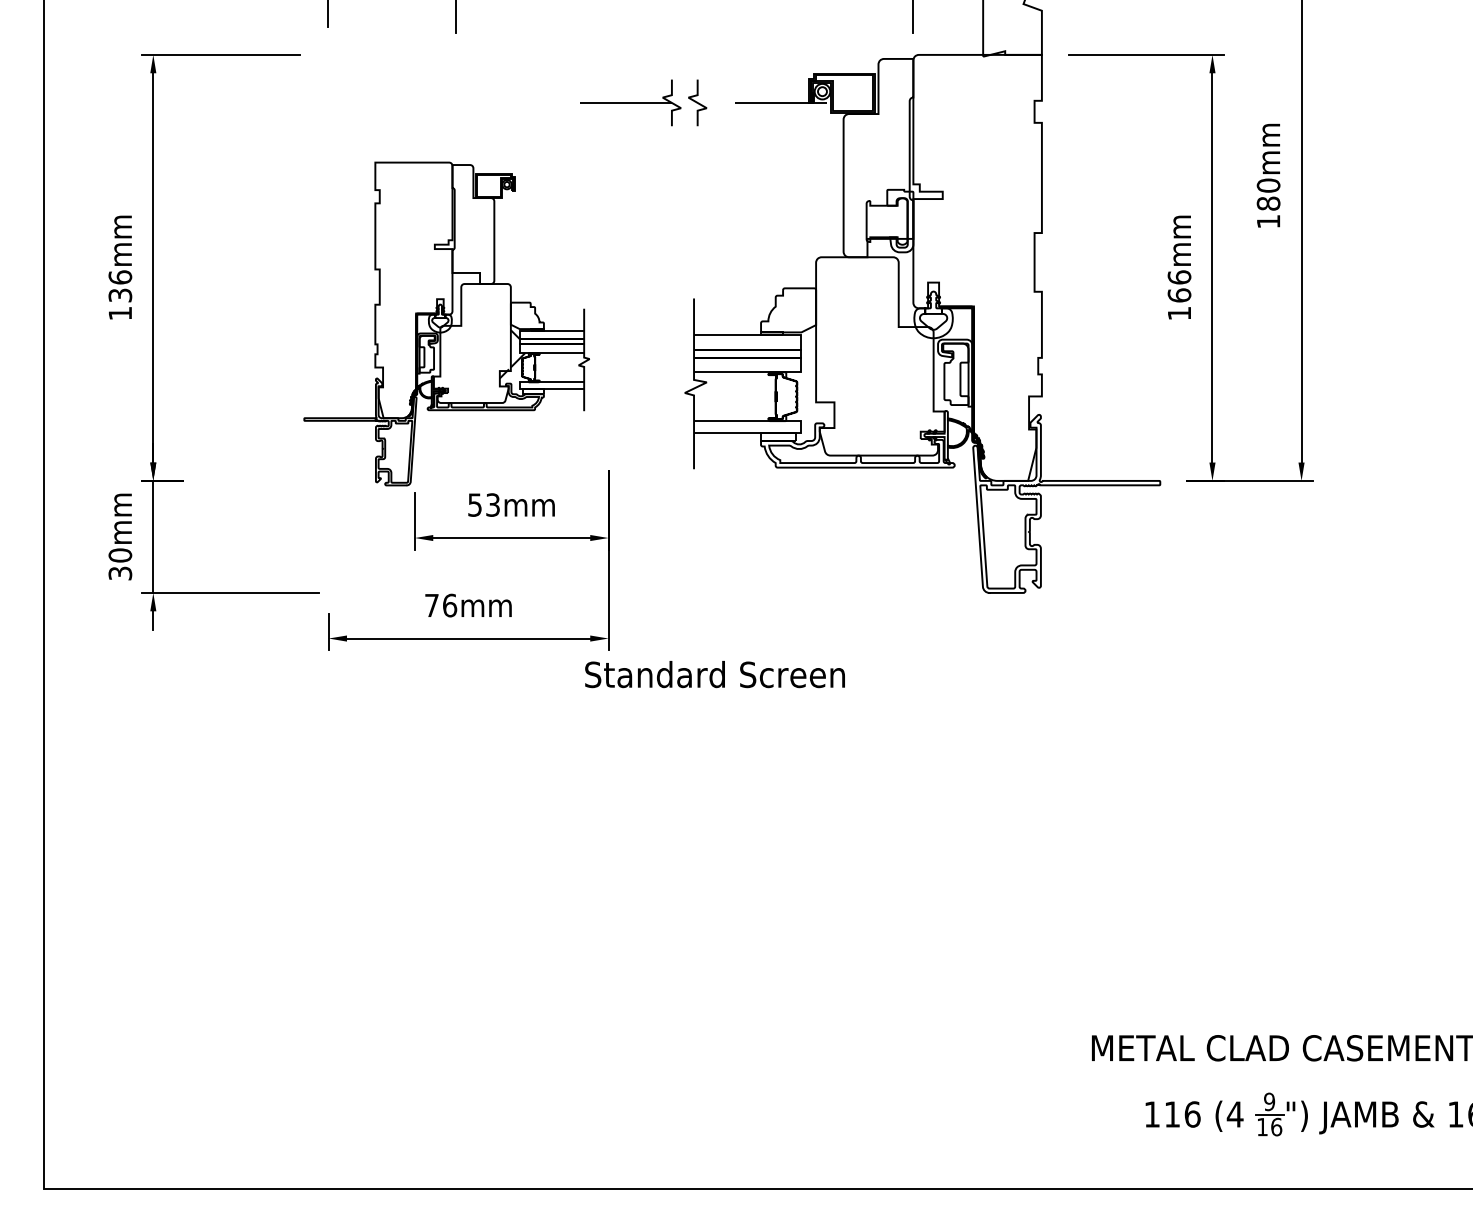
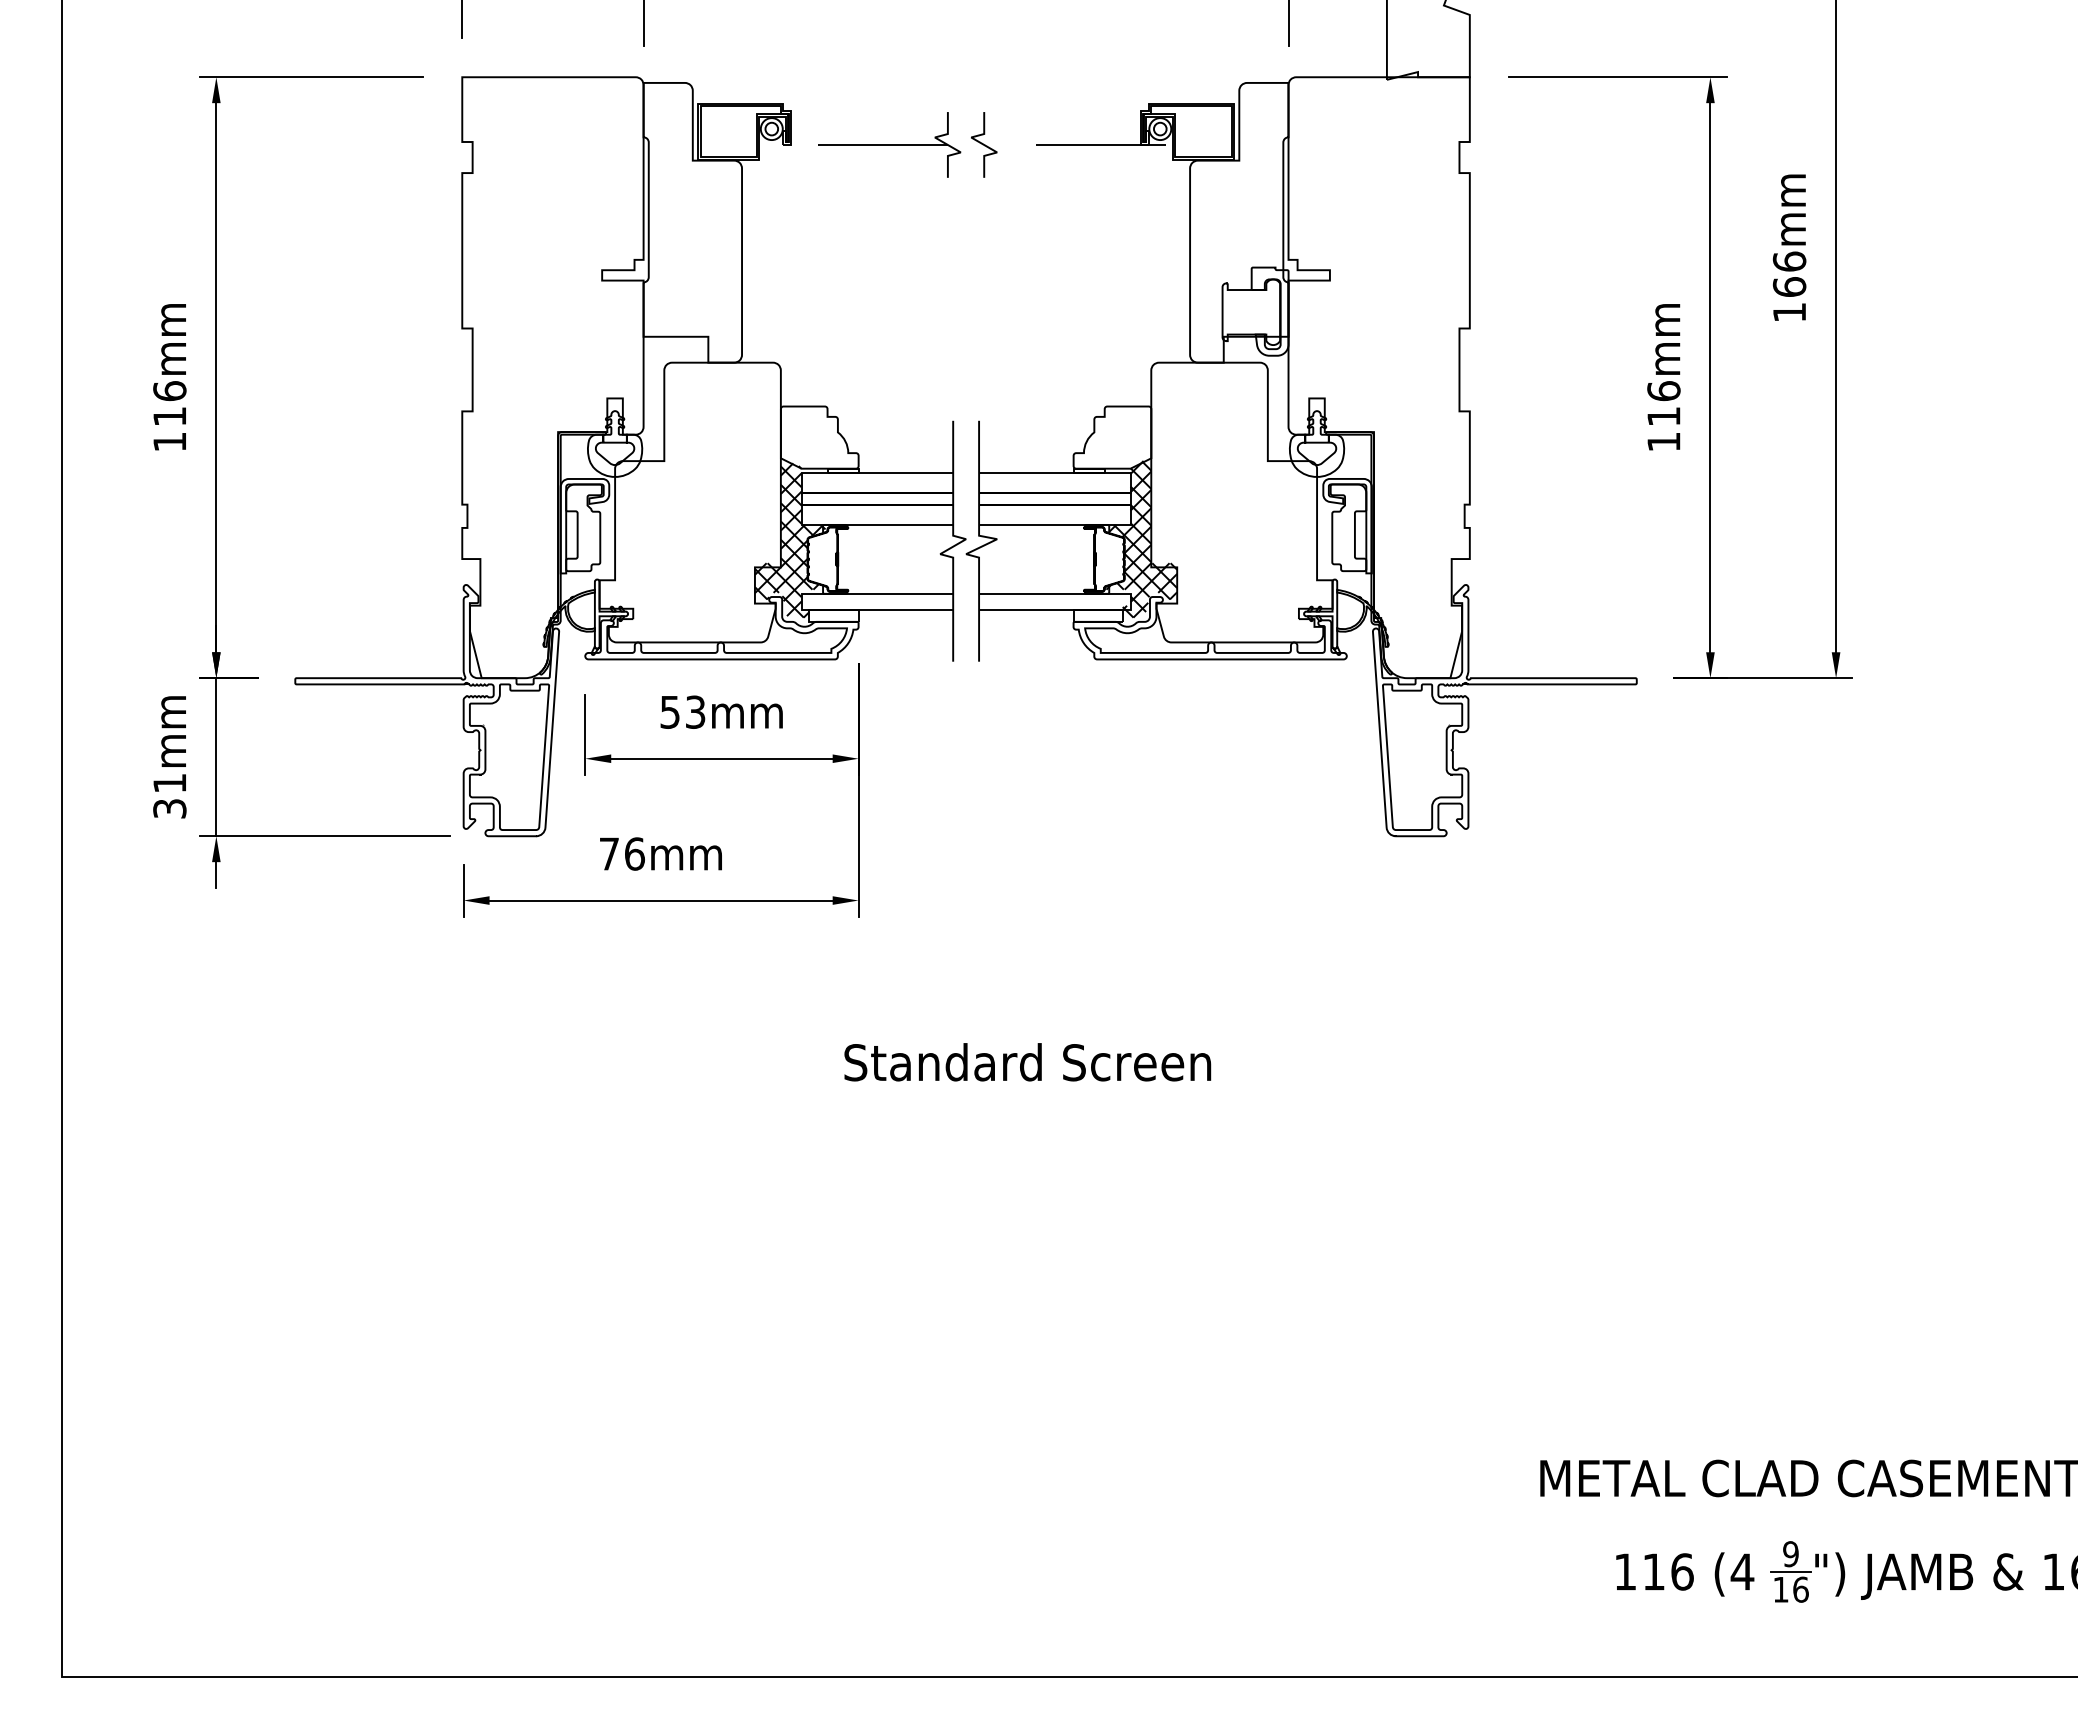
text: (1268, 194) -> (1789, 274), 180mm -> 166mm
text: (120, 295) -> (169, 416), 136mm -> 116mm
text: (1179, 295) -> (1663, 416), 166mm -> 116mm
part: (446, 323) -> (630, 456), size x1.67
hatch: (808, 381) -> (1140, 538), added
text: (120, 555) -> (169, 783), 30mm -> 31mm
text: (714, 674) -> (1027, 1062), moved

